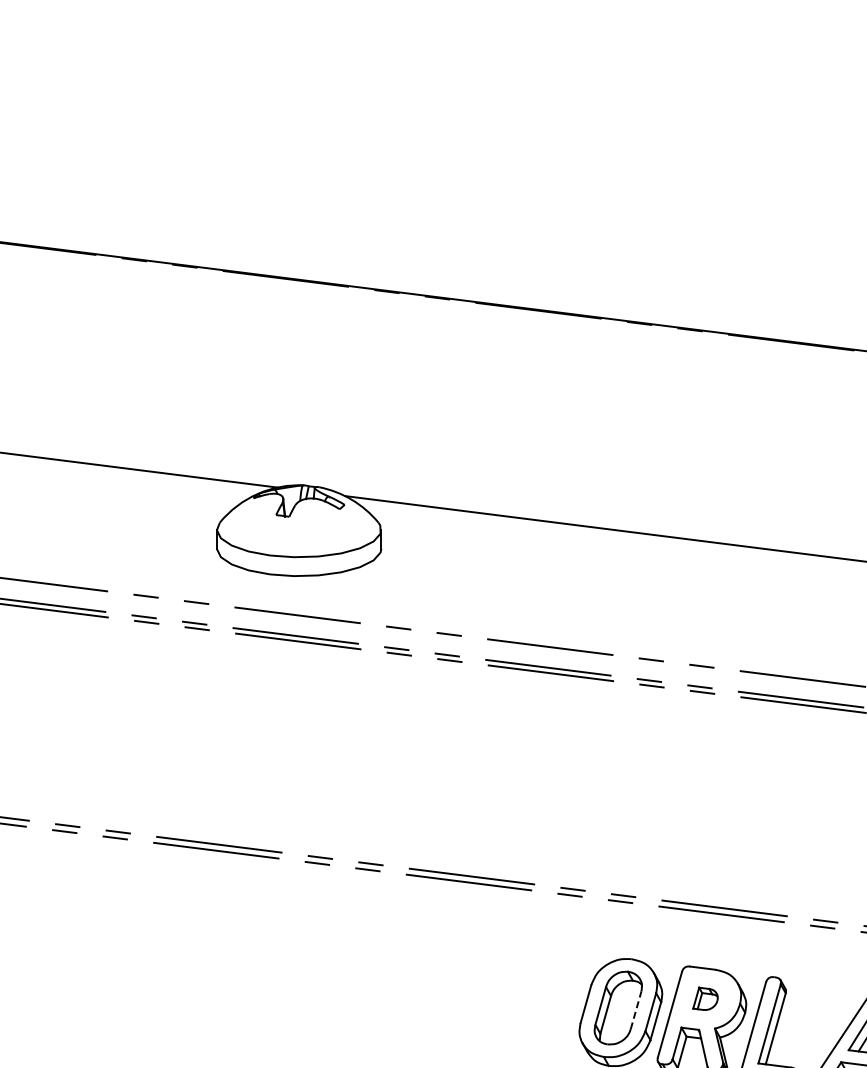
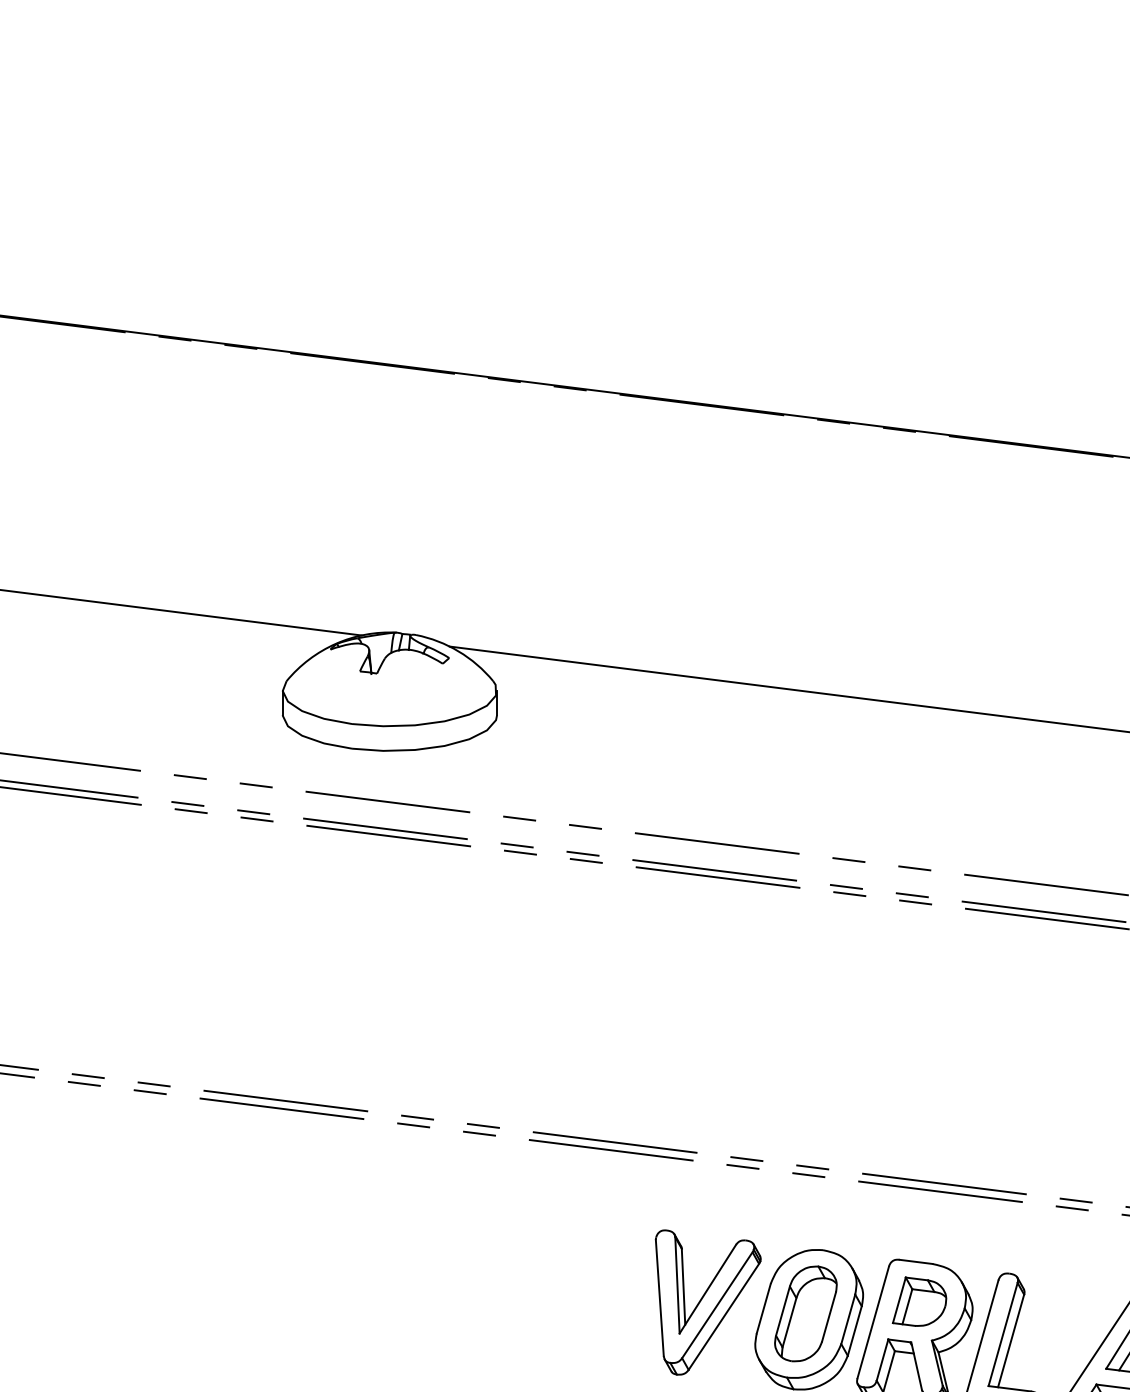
part: (705, 998) -> (919, 1301), size x1.67
part: (543, 999) -> (708, 1302), added
line: (636, 1010) -> (829, 1317), dashed -> solid

